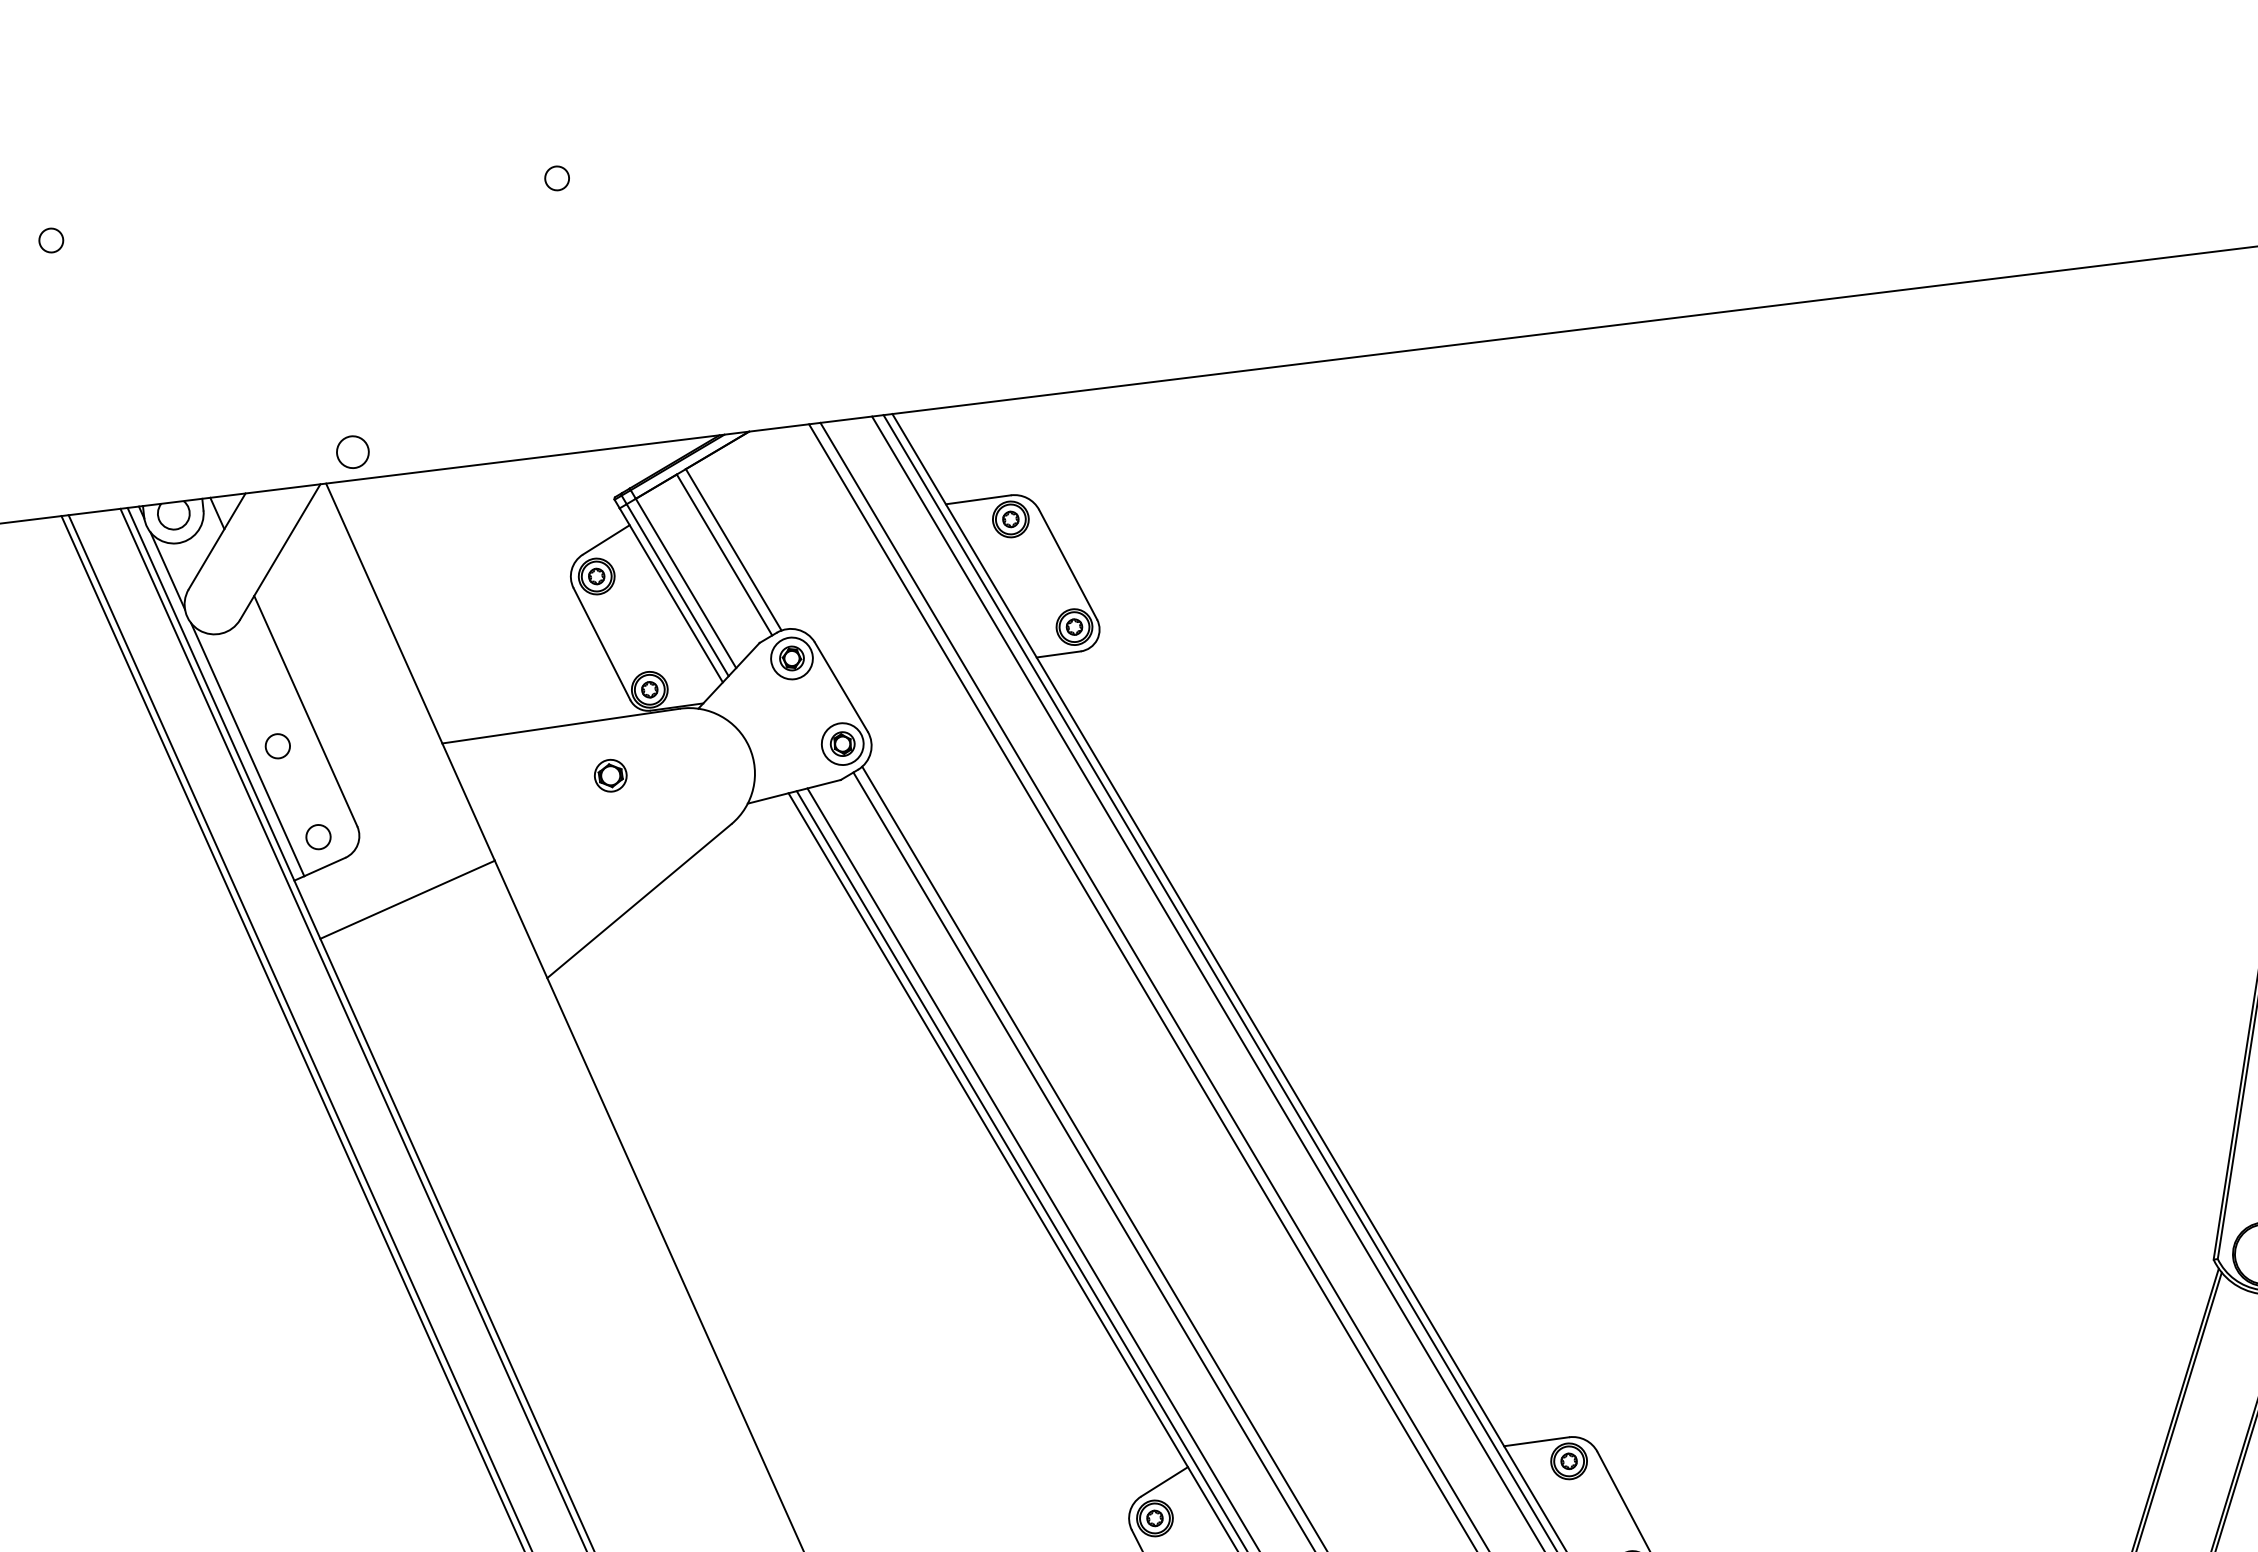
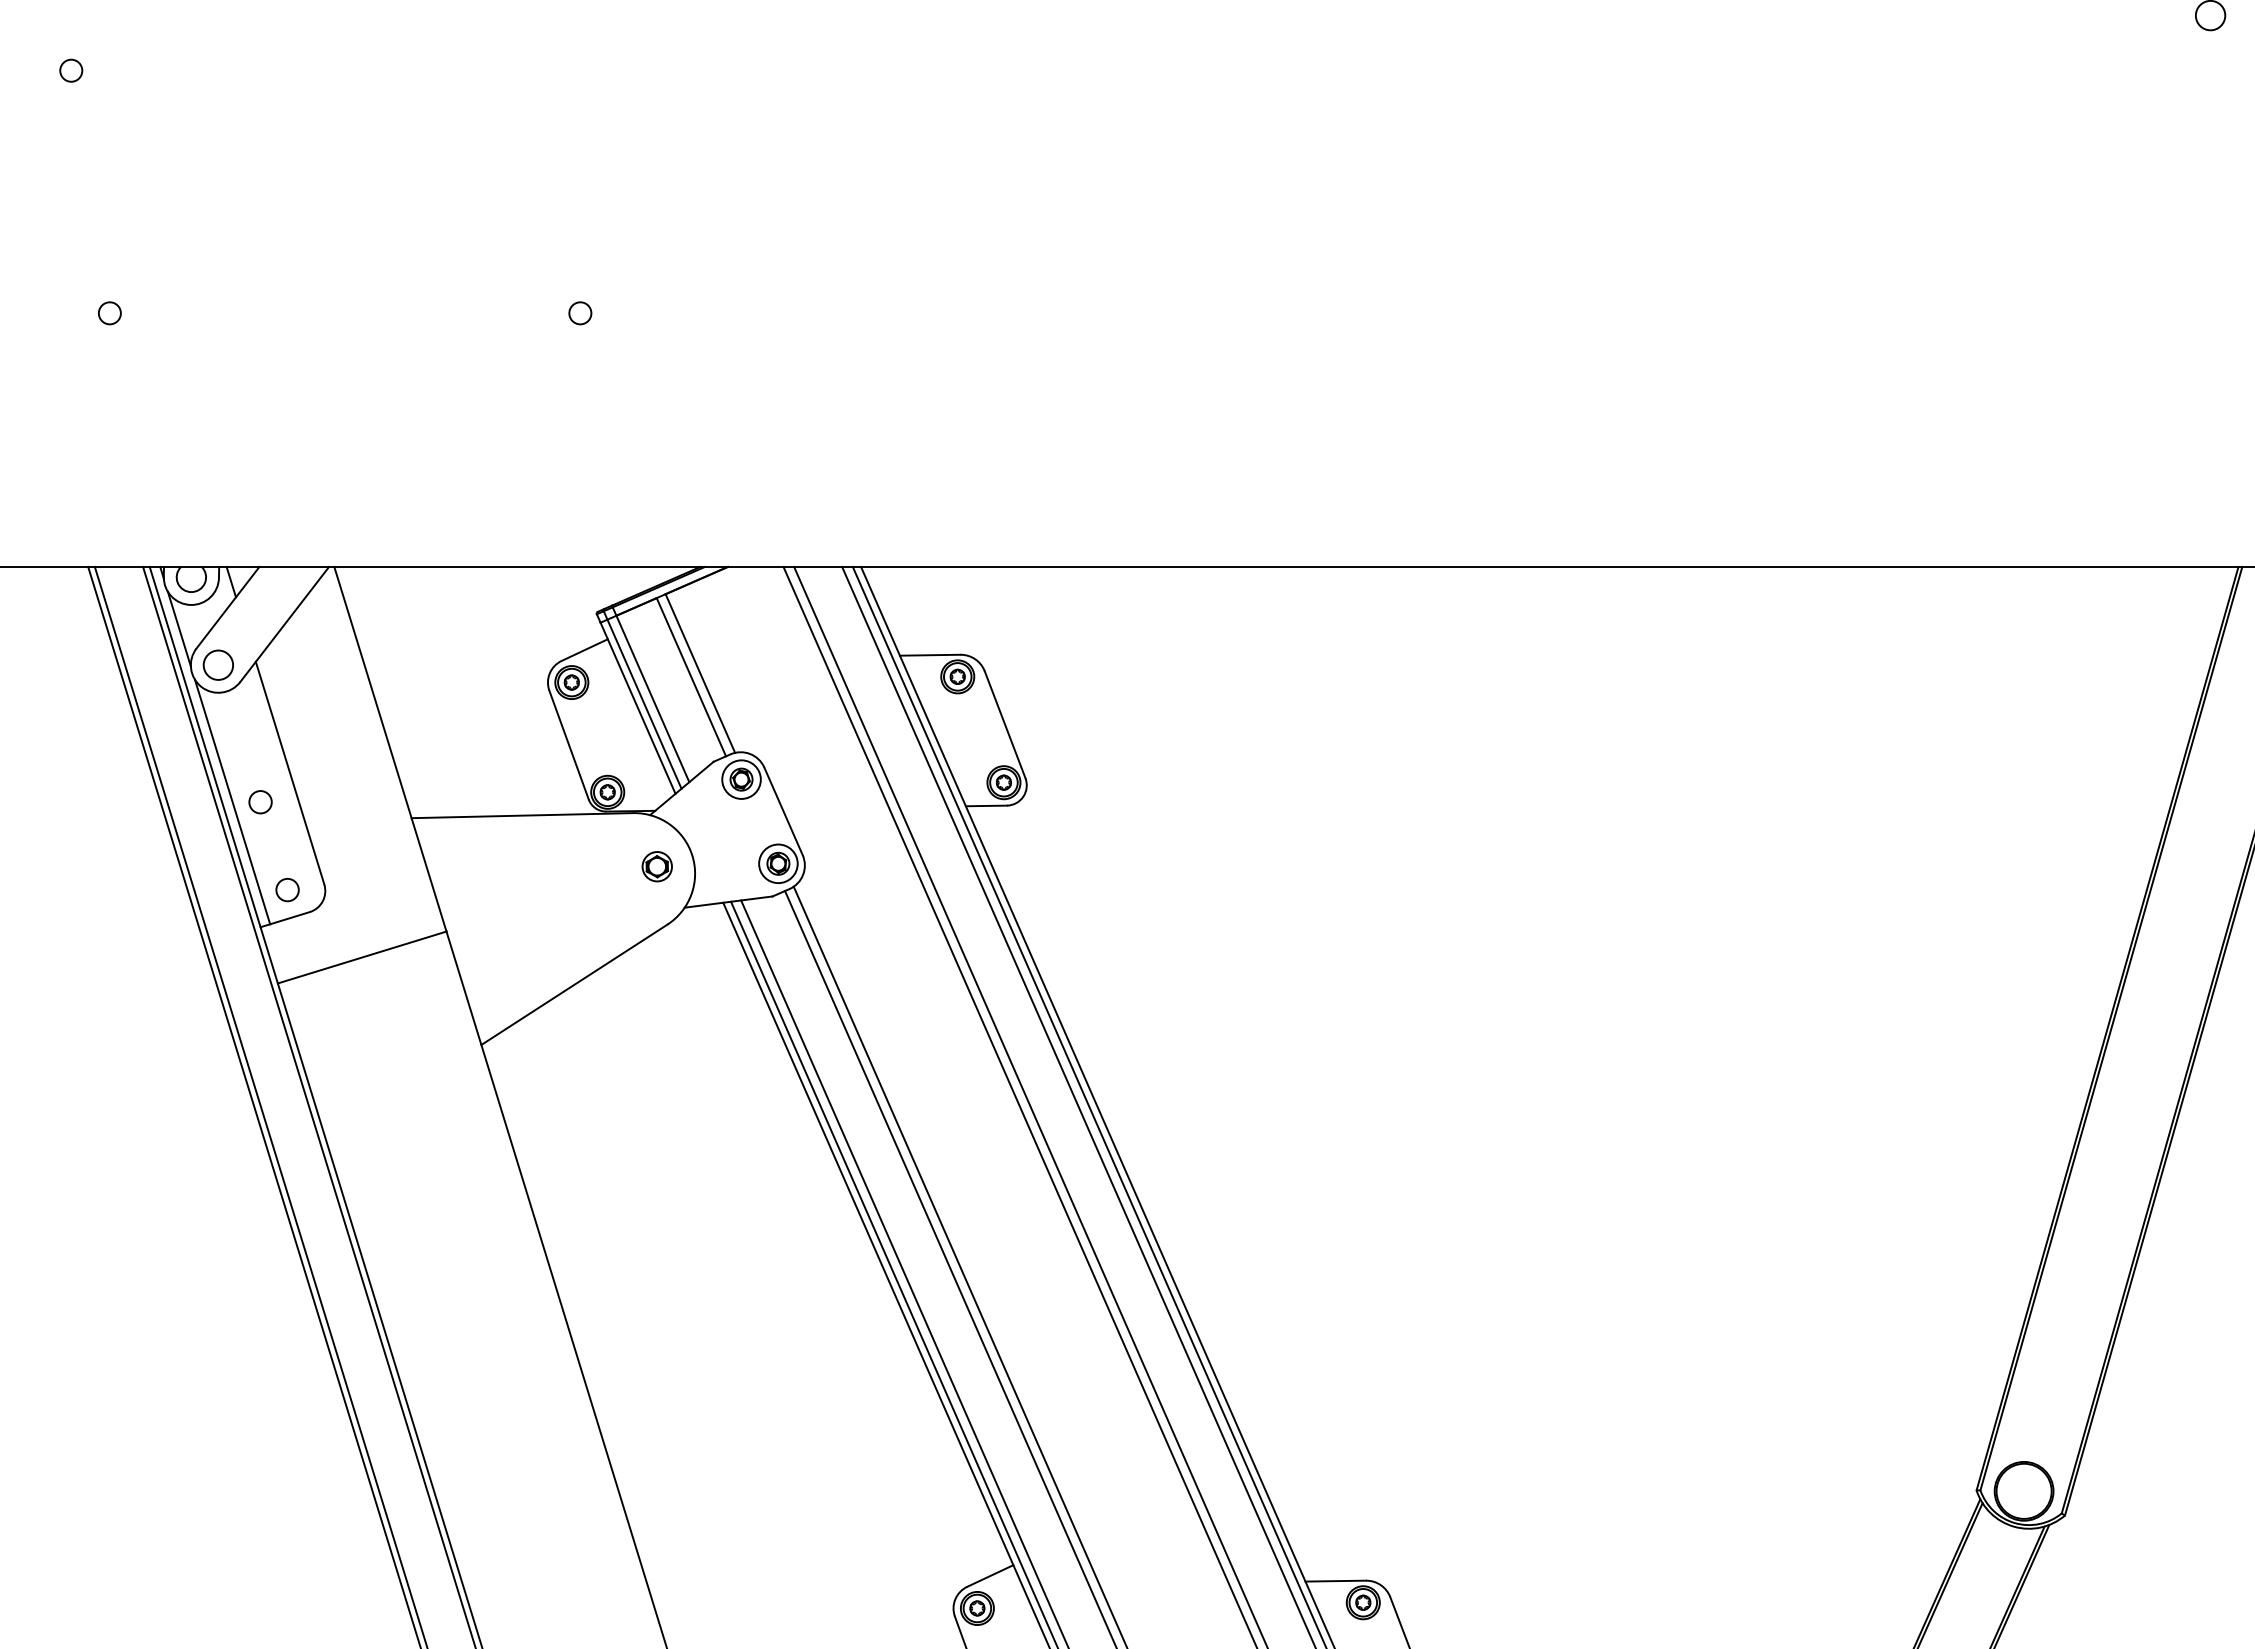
circle: (351, 451) -> (217, 664), moved
part: (609, 775) -> (656, 866), moved

